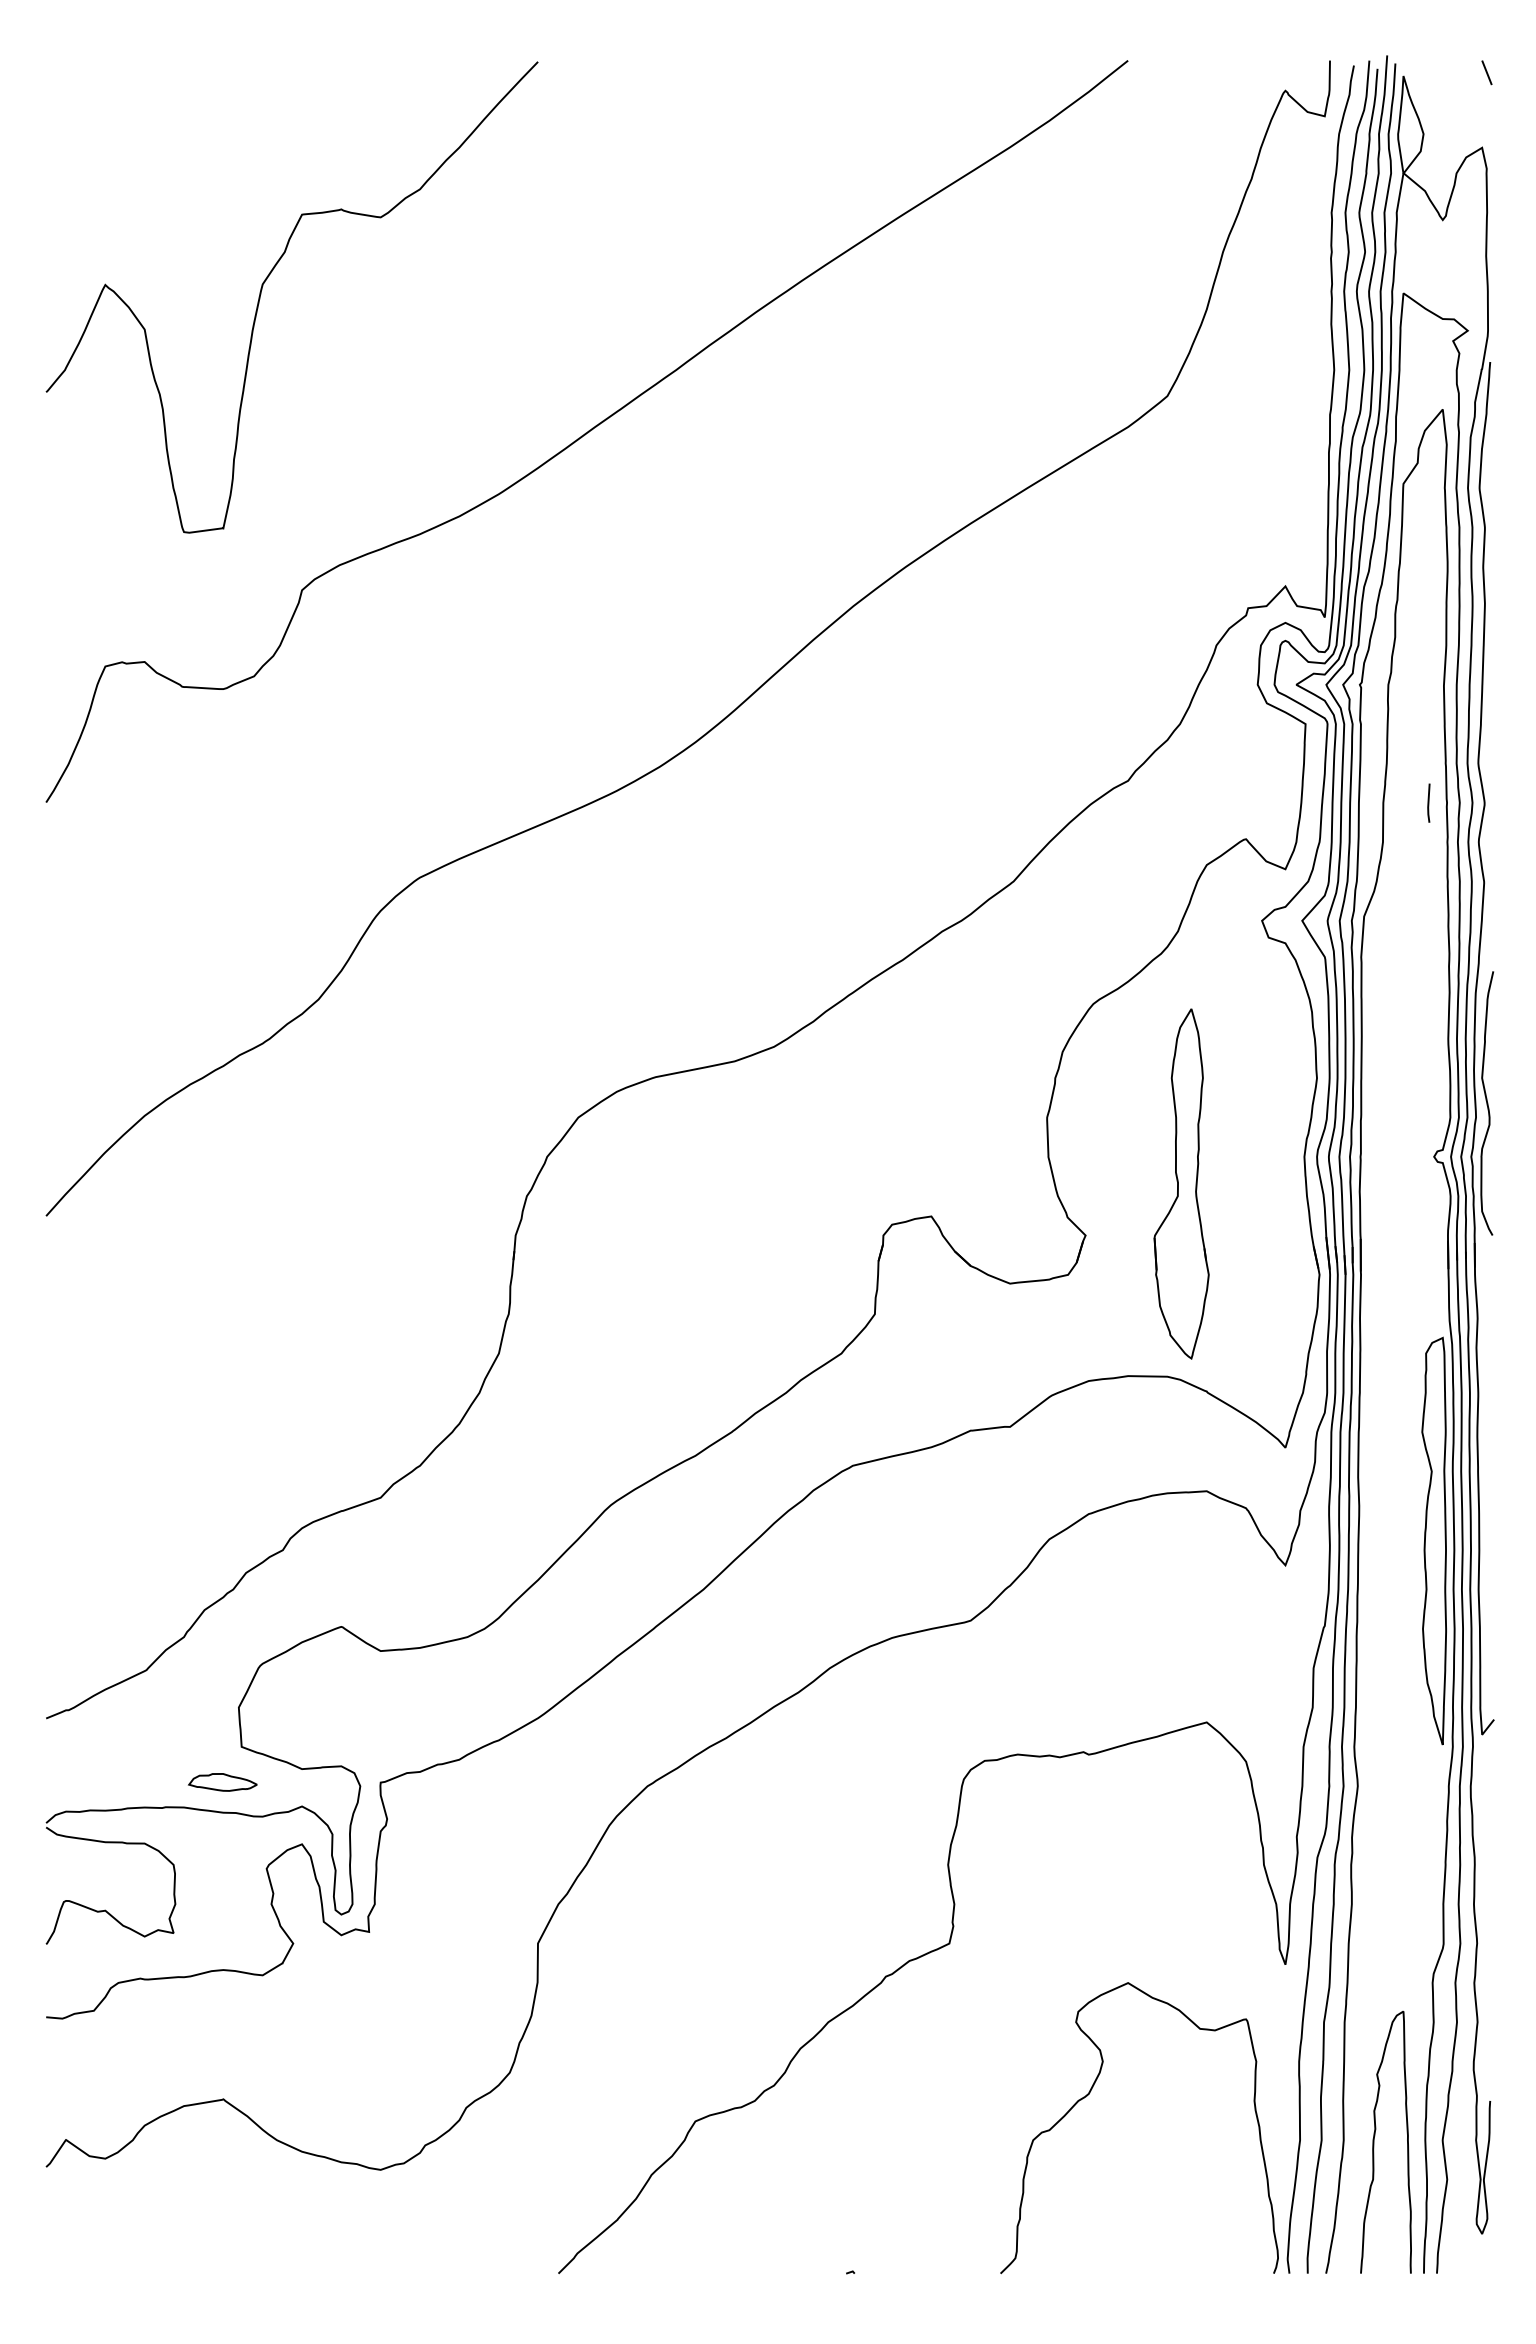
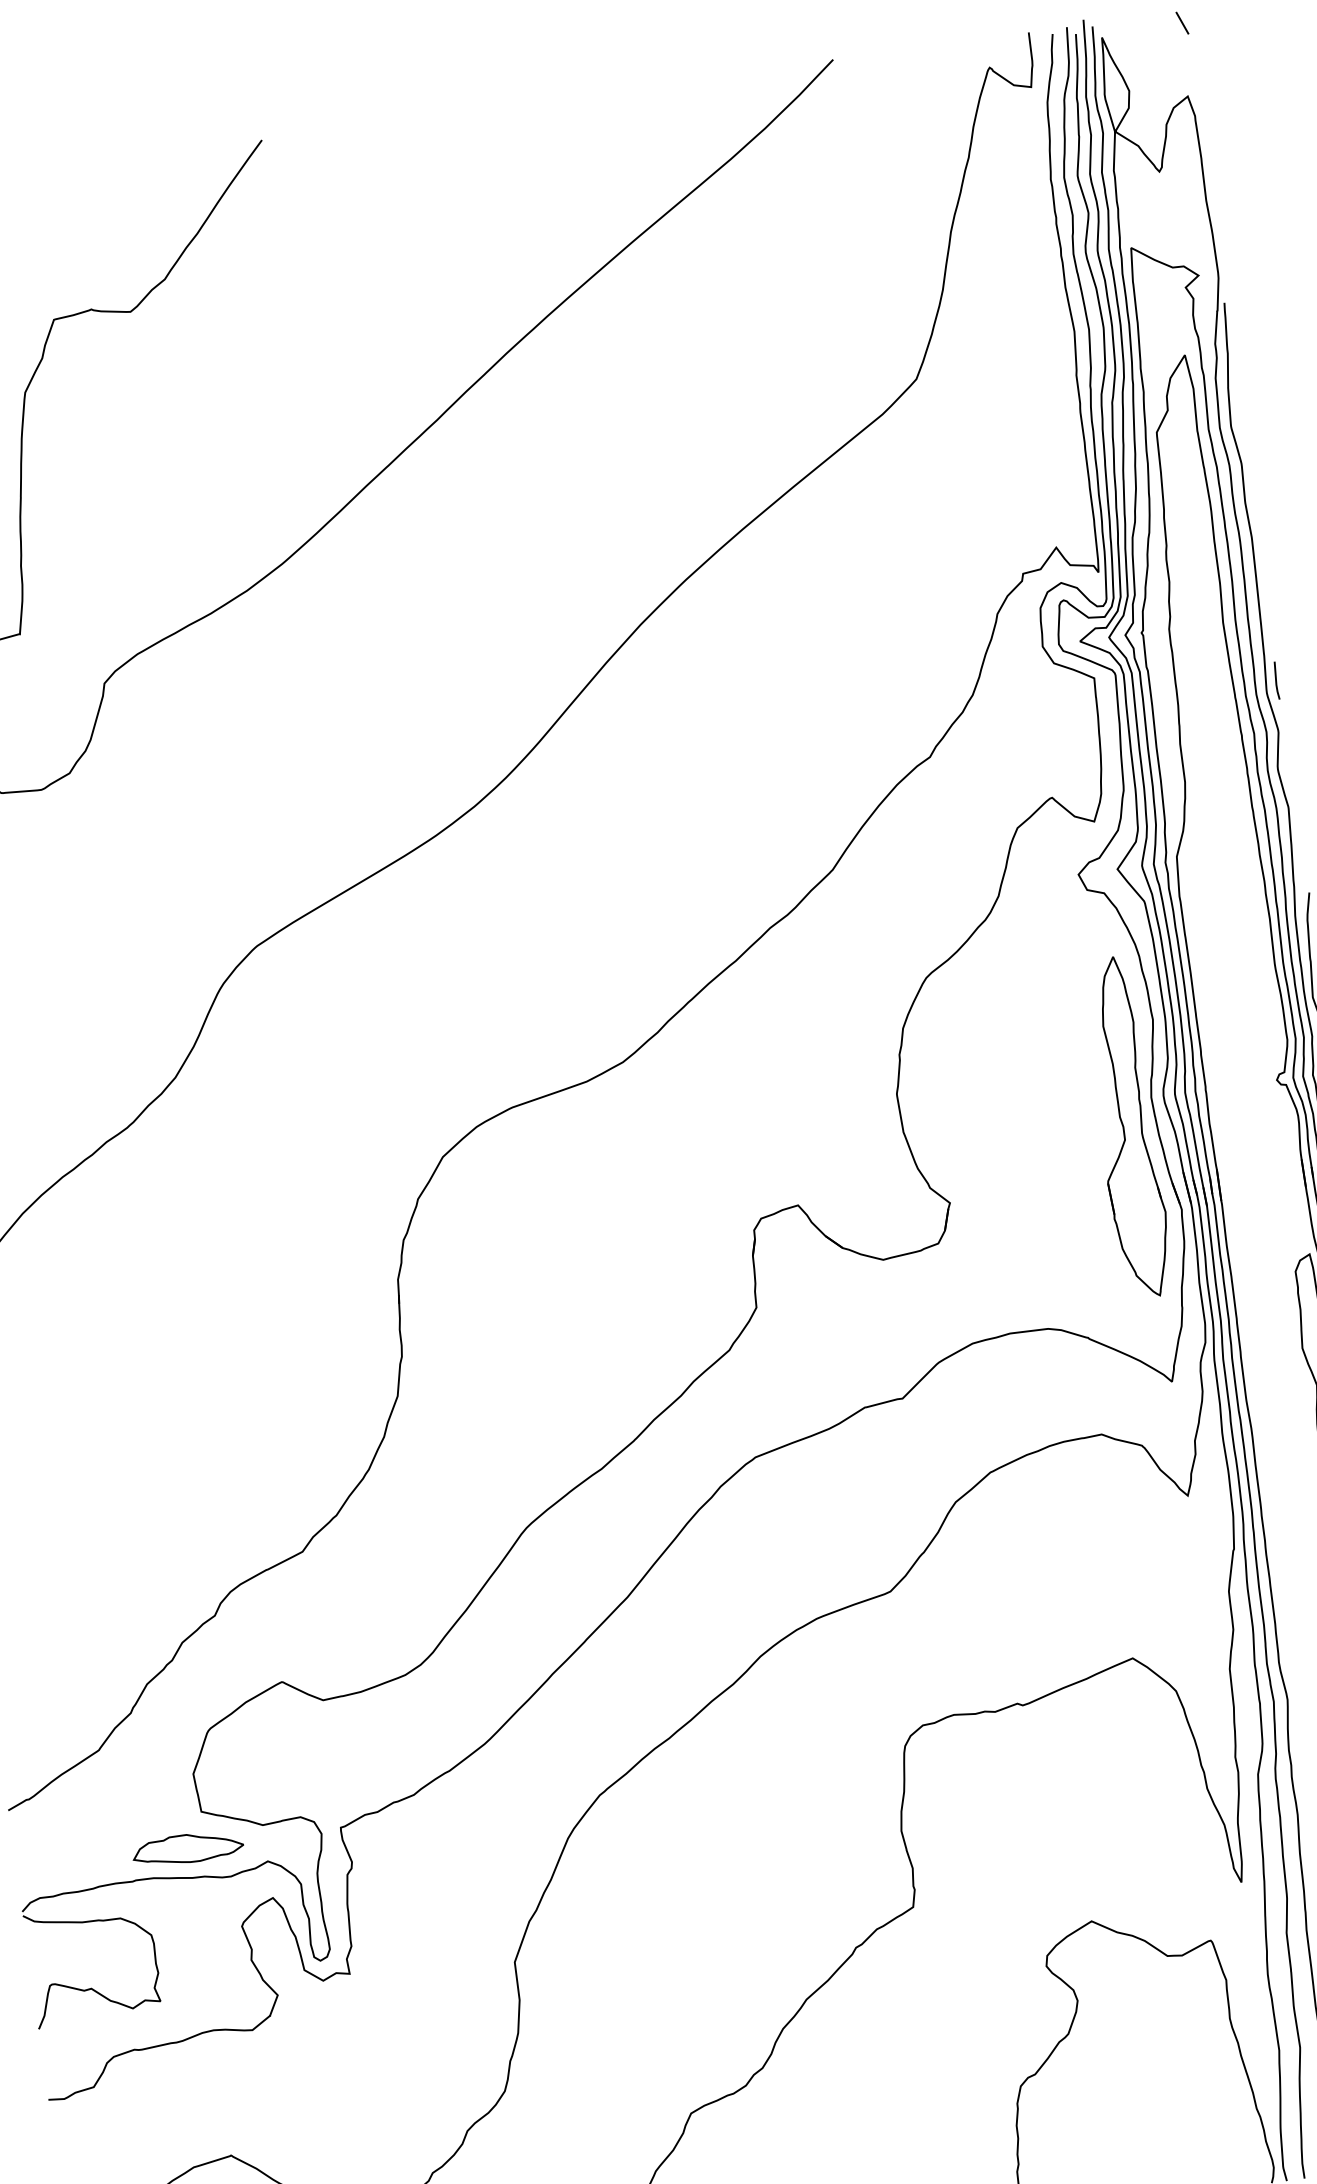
line: (1428, 802) -> (1276, 680), moved
part: (1181, 1183) -> (1126, 1127), moved
part: (222, 1782) -> (187, 1848), size x1.67

